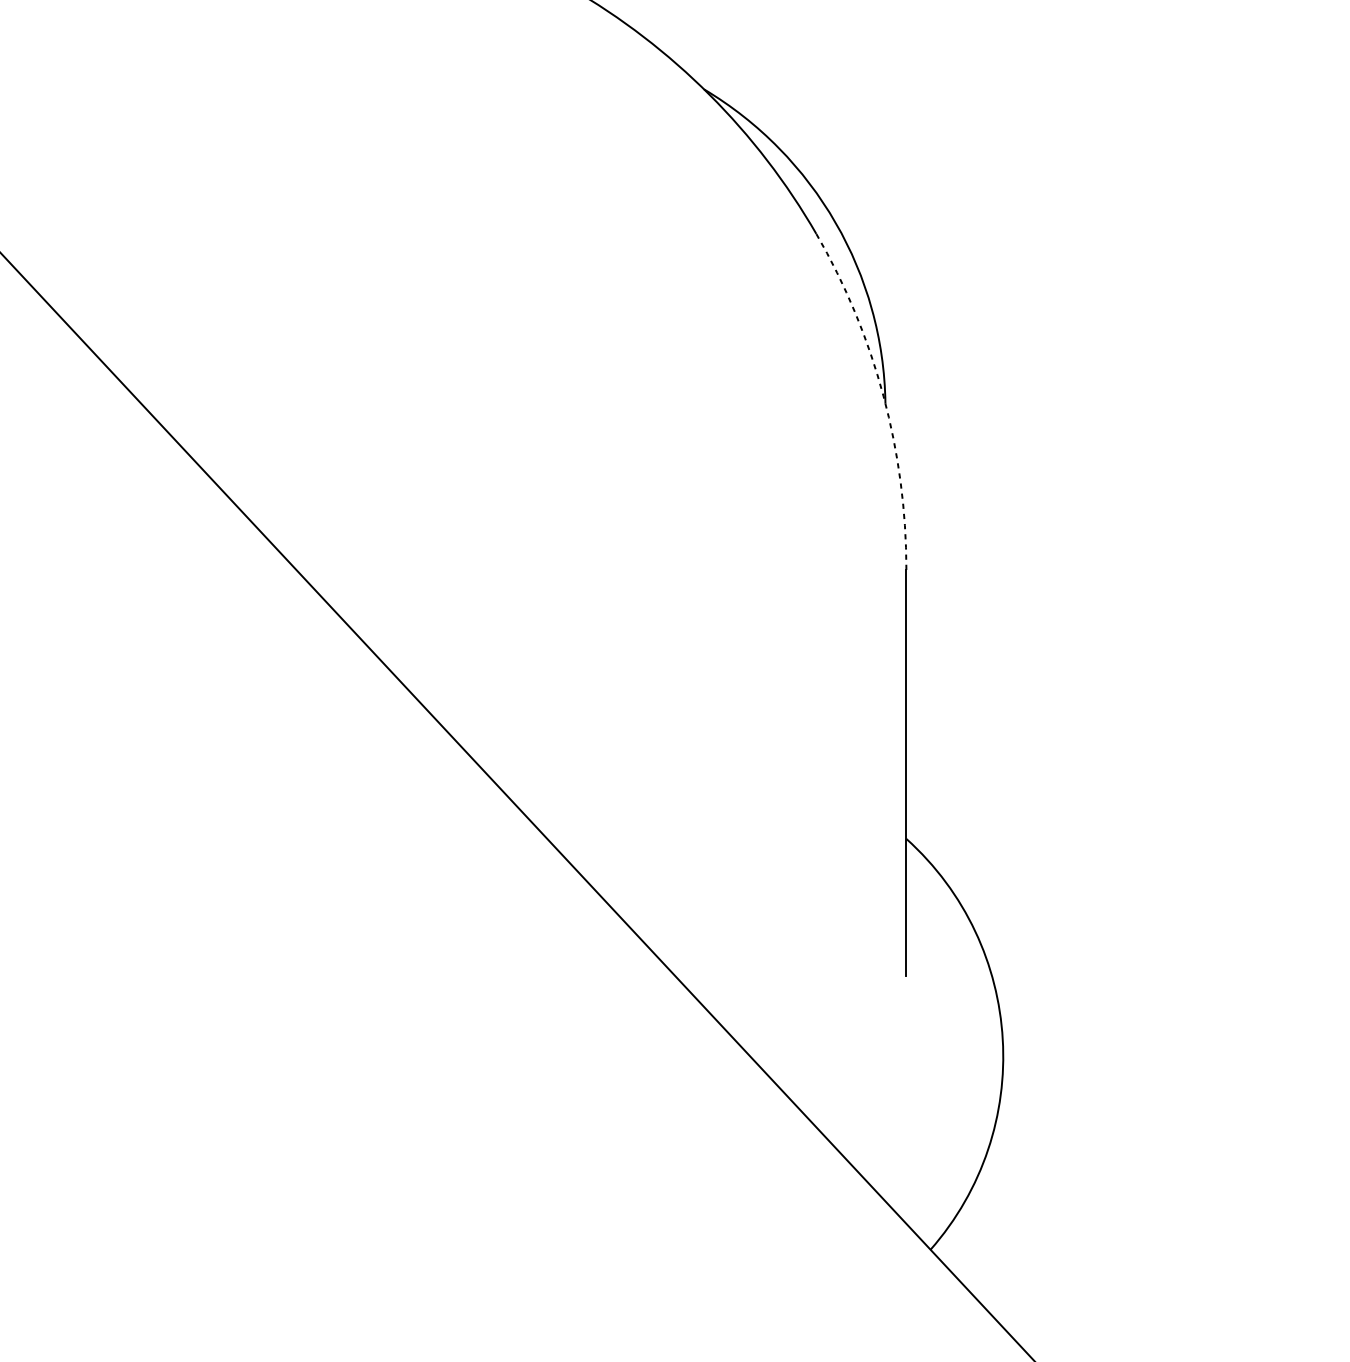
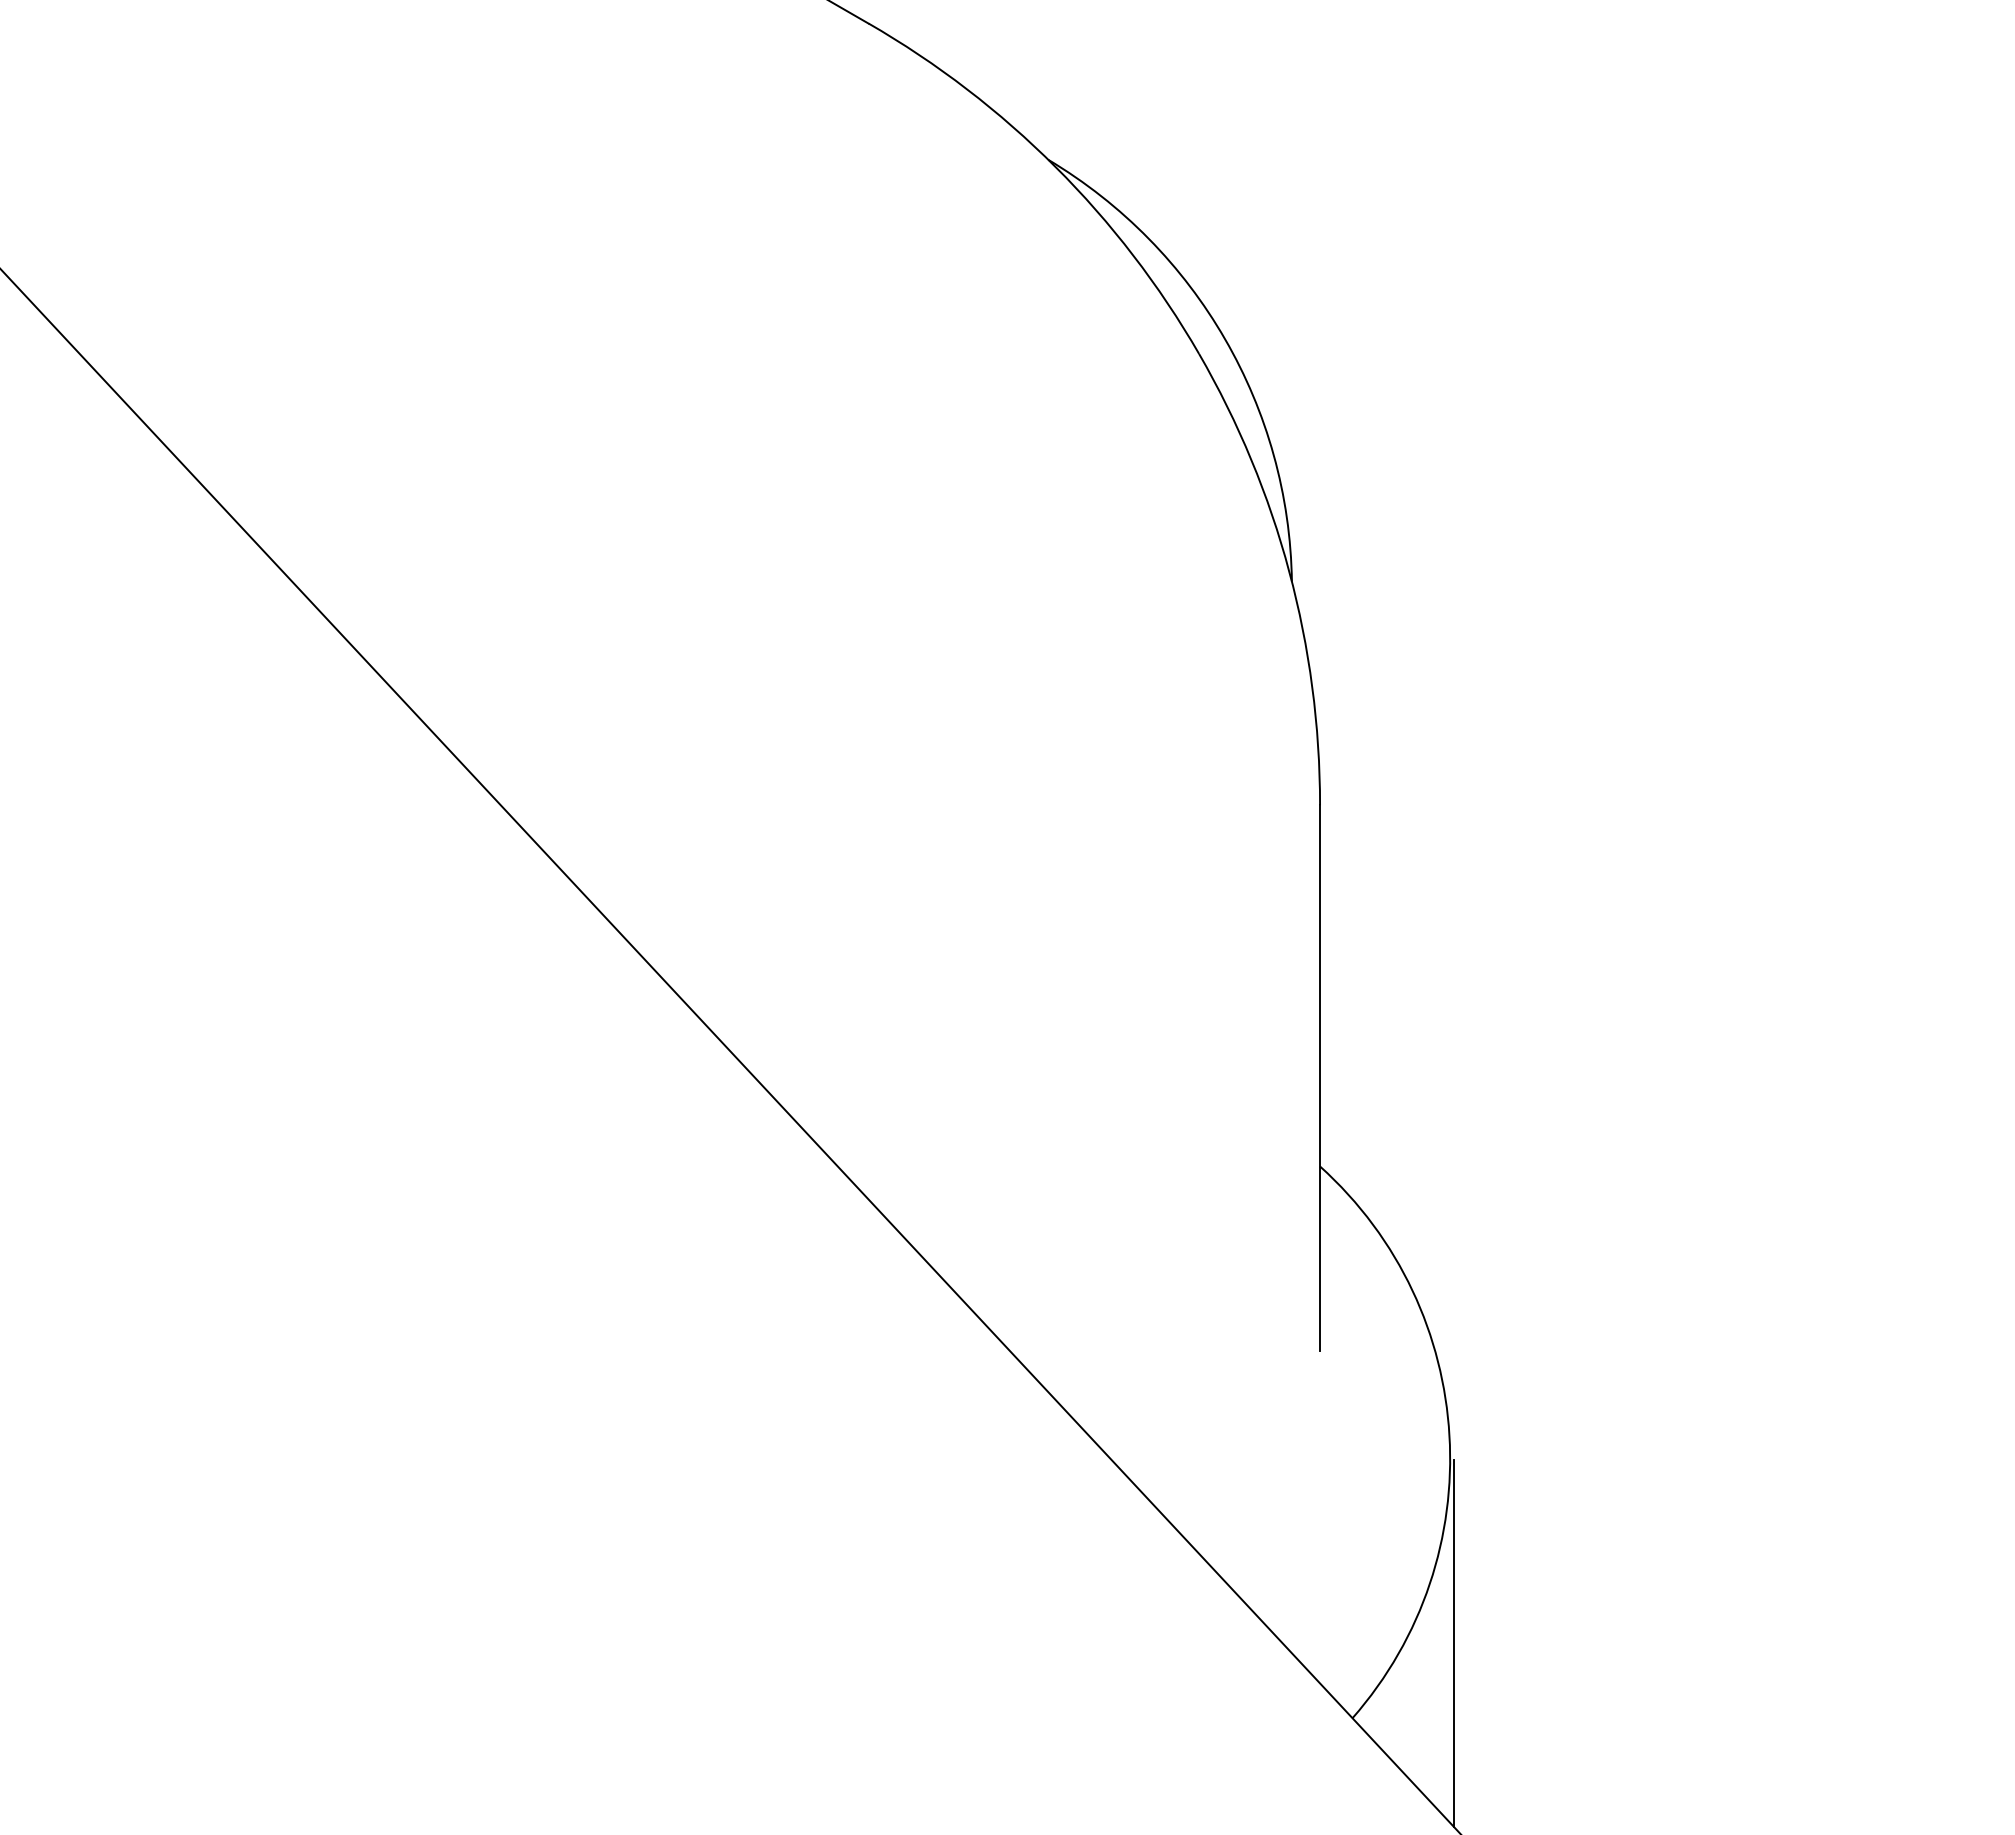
arc: (883, 395) -> (1289, 571), dashed -> solid
line: (1005, 1194) -> (1453, 1643), added

